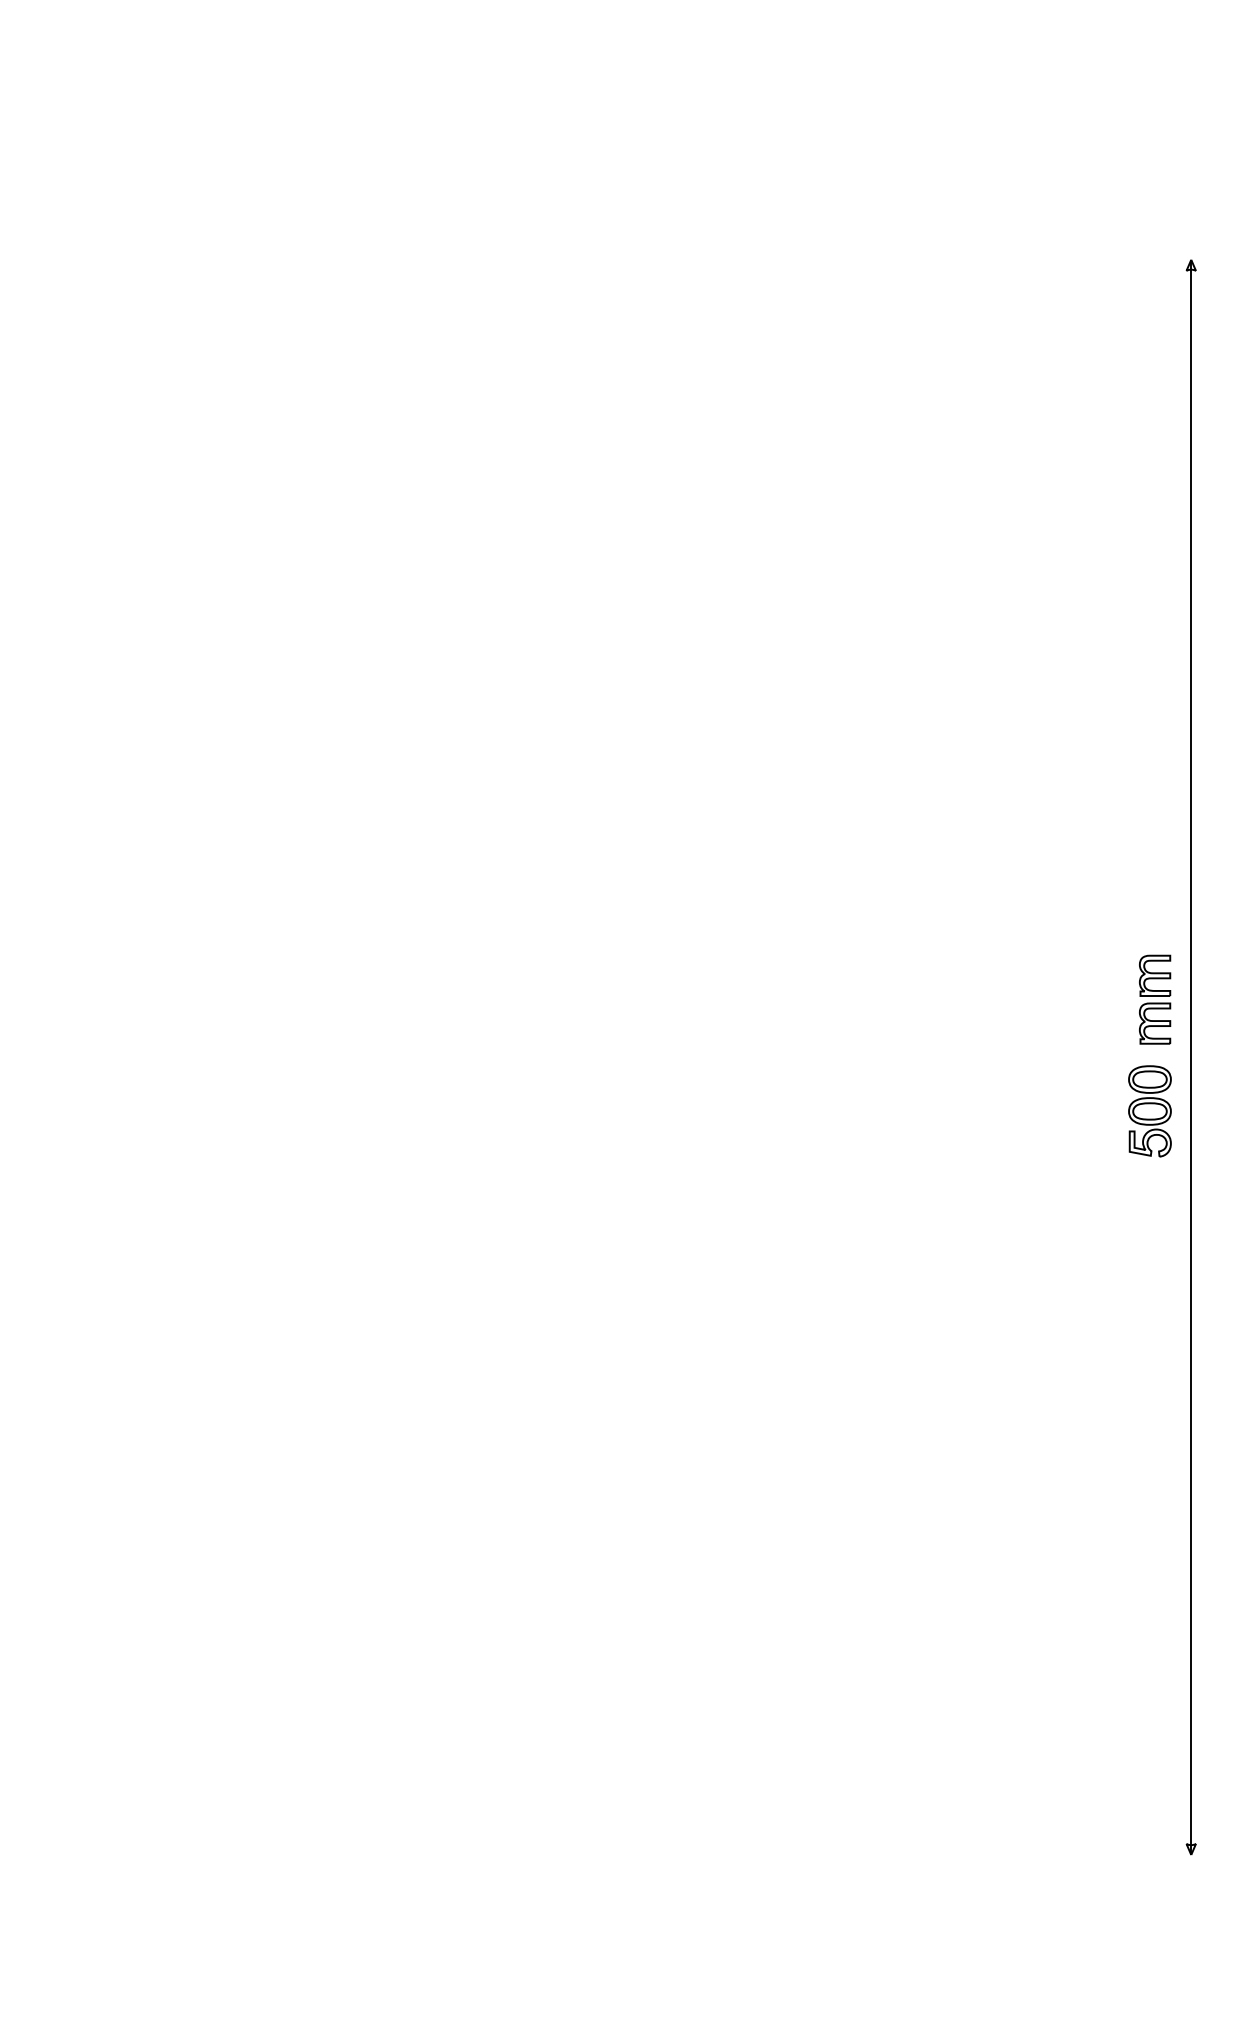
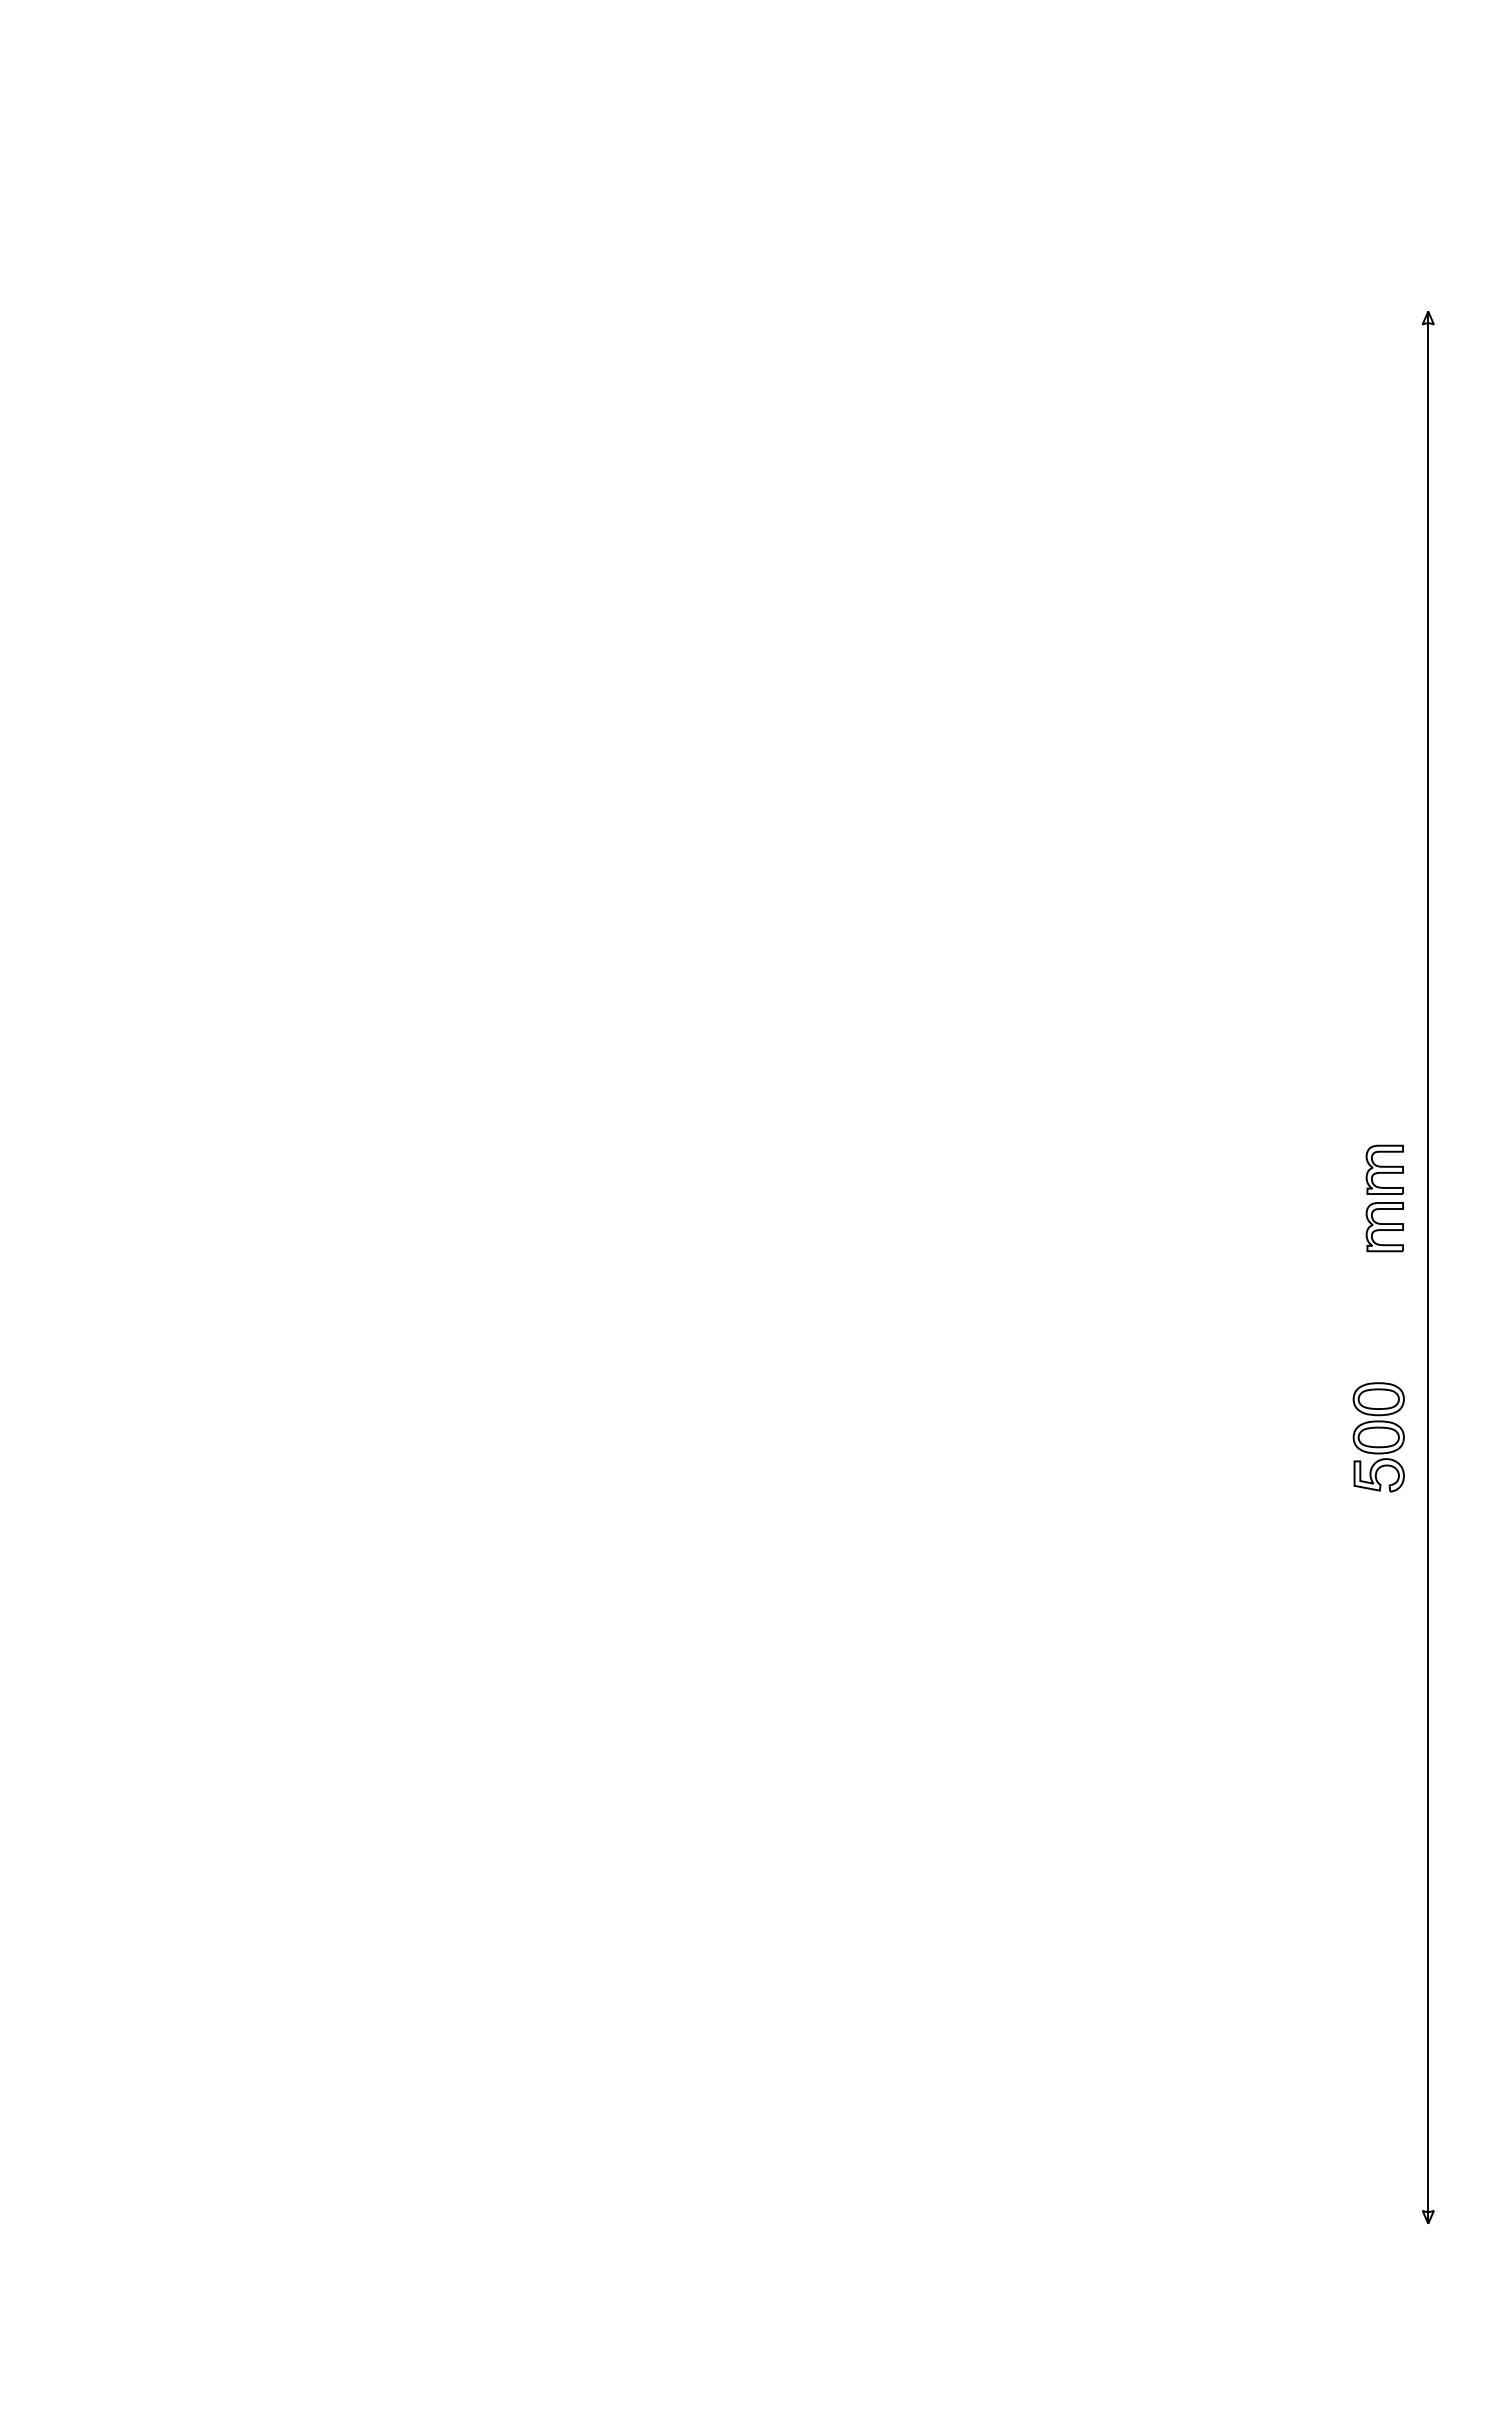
part: (1149, 1111) -> (1378, 1437), moved

